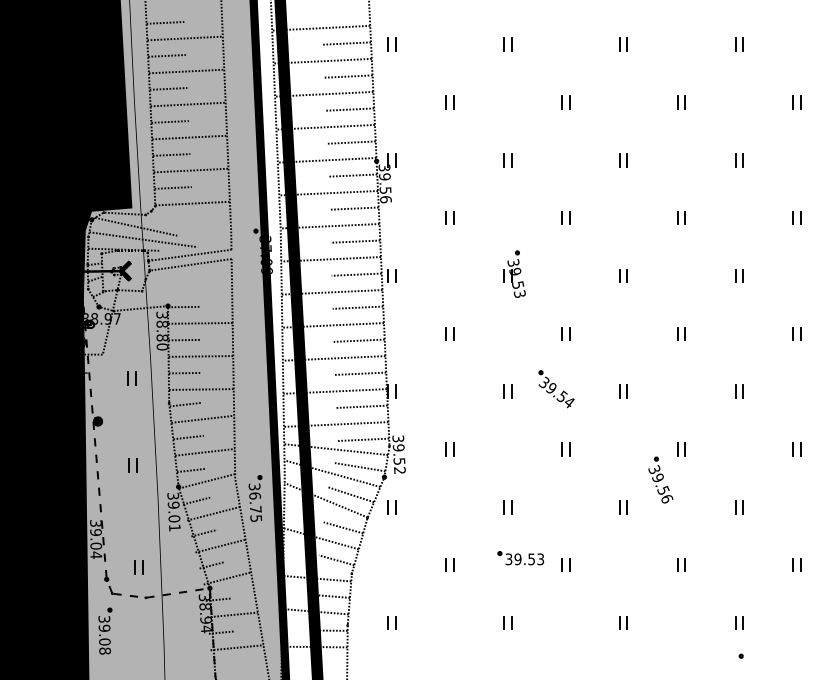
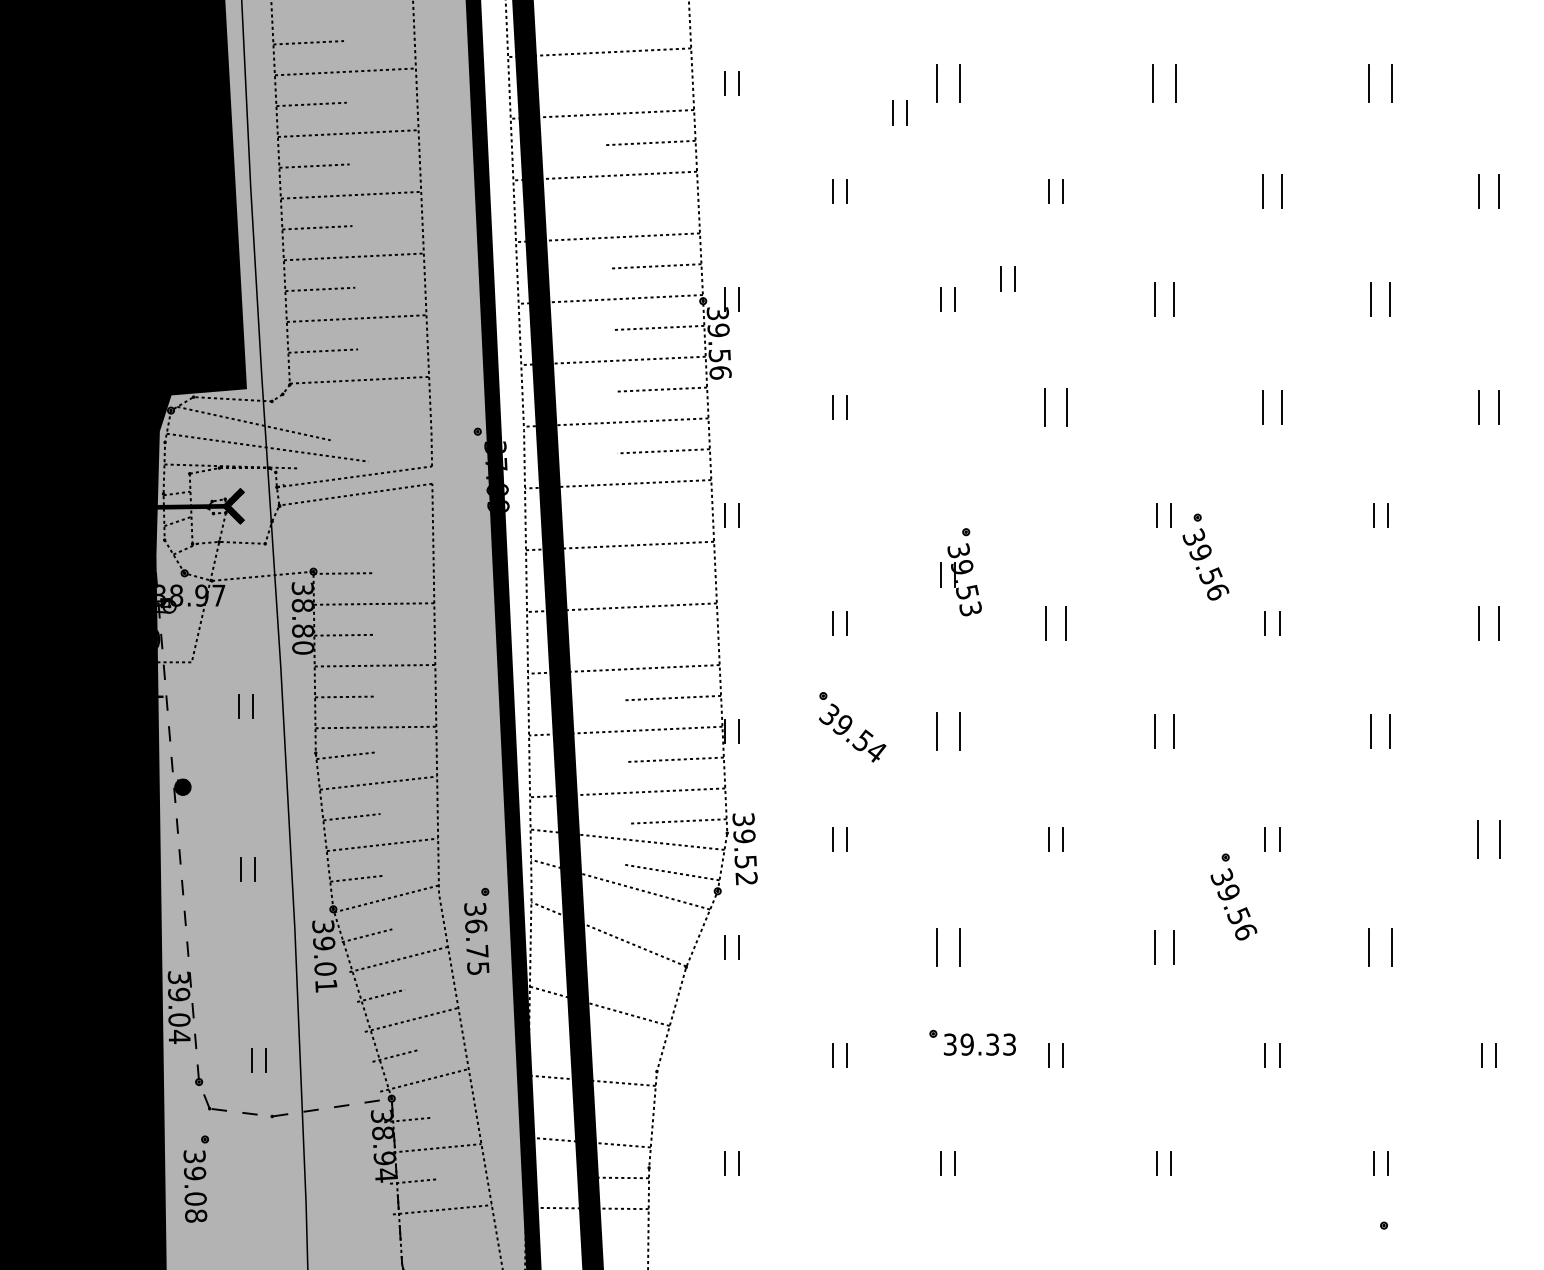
line: (346, 43) -> (646, 81), removed
part: (507, 44) -> (947, 83), size x1.6
part: (623, 44) -> (1164, 83), size x1.6
part: (739, 44) -> (1380, 83), size x1.6
part: (481, 60) -> (898, 113), added
part: (681, 102) -> (1272, 191), size x1.4
part: (796, 102) -> (1487, 191), size x1.4
line: (349, 109) -> (652, 204), removed
part: (539, 149) -> (1007, 279), added
part: (623, 160) -> (1164, 299), size x1.4
part: (739, 160) -> (1380, 299), size x1.4
part: (565, 217) -> (1055, 406), size x1.6
part: (681, 217) -> (1272, 406), size x1.4
part: (796, 217) -> (1487, 406), size x1.4
part: (514, 273) -> (960, 570), moved
line: (356, 274) -> (665, 512), removed
part: (645, 297) -> (1205, 555), added
line: (357, 307) -> (667, 574), removed
part: (565, 333) -> (1055, 622), size x1.4
part: (796, 333) -> (1487, 622), size x1.4
line: (358, 340) -> (669, 635), removed
part: (556, 389) -> (852, 727), moved
part: (507, 391) -> (947, 731), size x1.6
part: (623, 391) -> (1164, 731), size x1.4
part: (739, 391) -> (1380, 731), size x1.4
part: (796, 449) -> (1487, 839), size x1.6
line: (350, 494) -> (654, 923), removed
part: (507, 507) -> (947, 947), size x1.6
part: (623, 507) -> (1164, 947), size x1.4
part: (739, 507) -> (1380, 947), size x1.6
line: (343, 527) -> (641, 985), removed
text: (531, 558) -> (992, 1043), 39.53 -> 39.33
line: (336, 560) -> (628, 1046), removed
line: (332, 596) -> (620, 1114), removed

